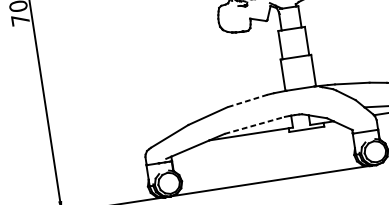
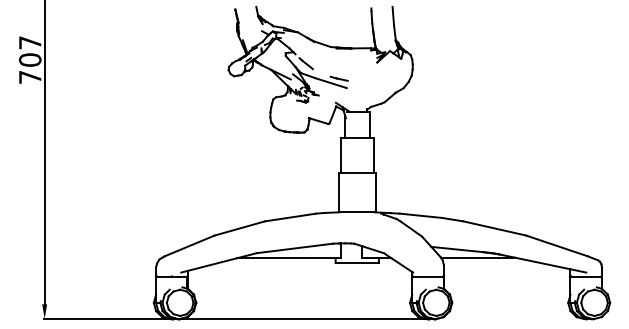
line: (247, 101) -> (290, 217), dashed -> solid
line: (255, 125) -> (295, 248), dashed -> solid

